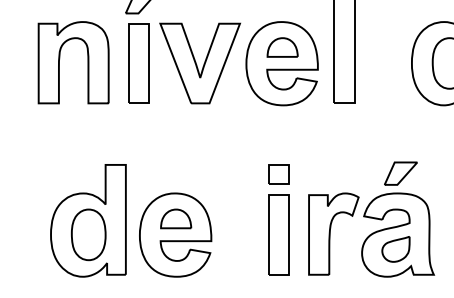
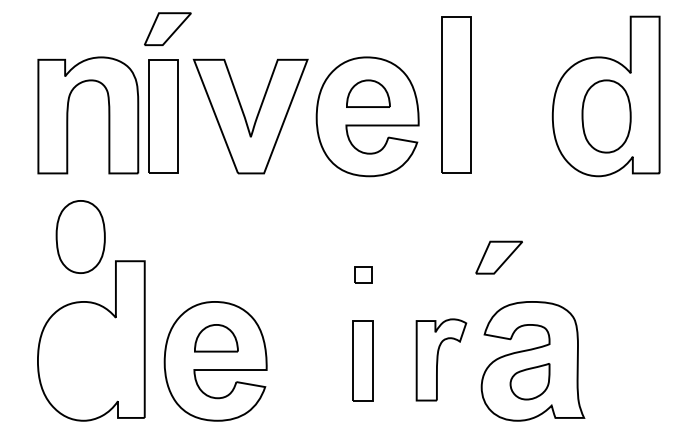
part: (59, 62) -> (68, 115), moved
part: (400, 173) -> (498, 257), moved
part: (279, 174) -> (363, 274), size x0.6
part: (333, 233) -> (441, 359), size x0.7
part: (88, 234) -> (80, 236), moved
part: (279, 234) -> (363, 360), size x0.7

